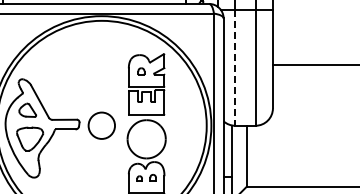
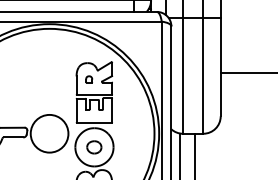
line: (235, 68) -> (183, 76), dashed -> solid
circle: (101, 125) -> (49, 133), size x1.43
part: (146, 139) -> (94, 147), added

